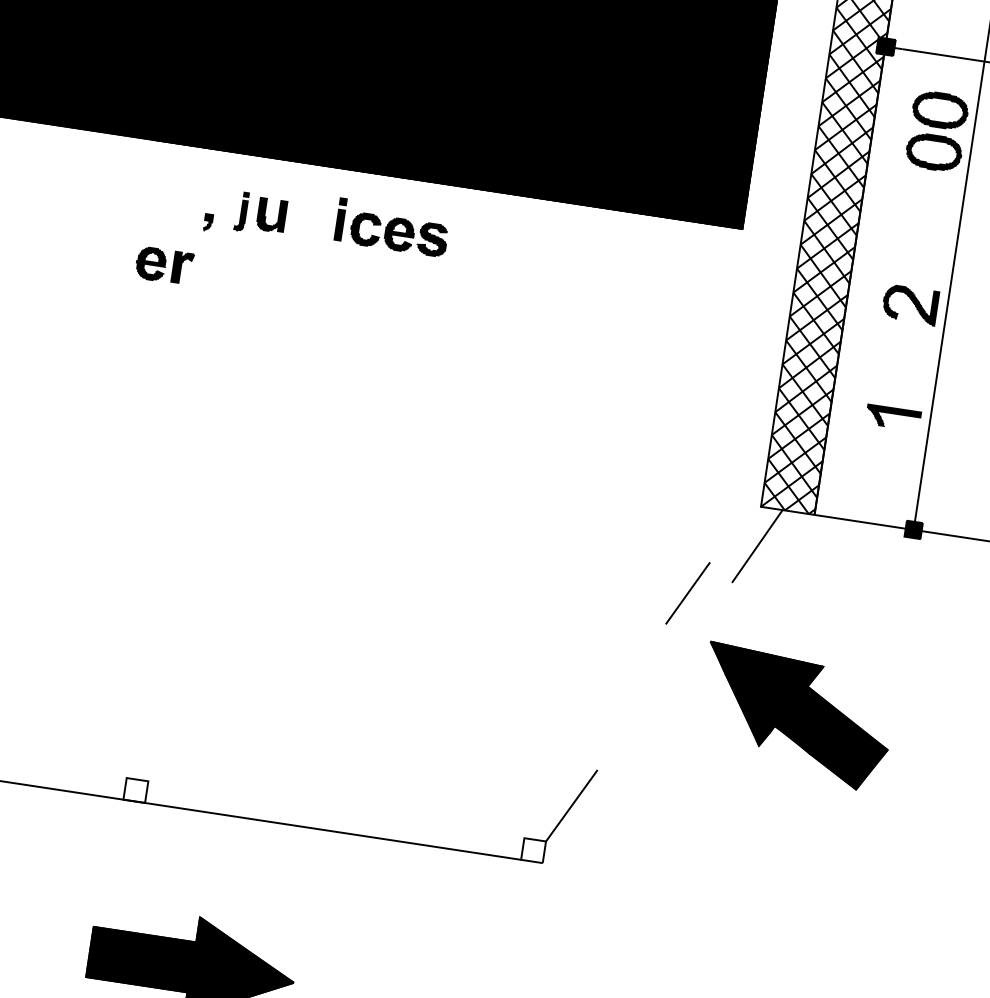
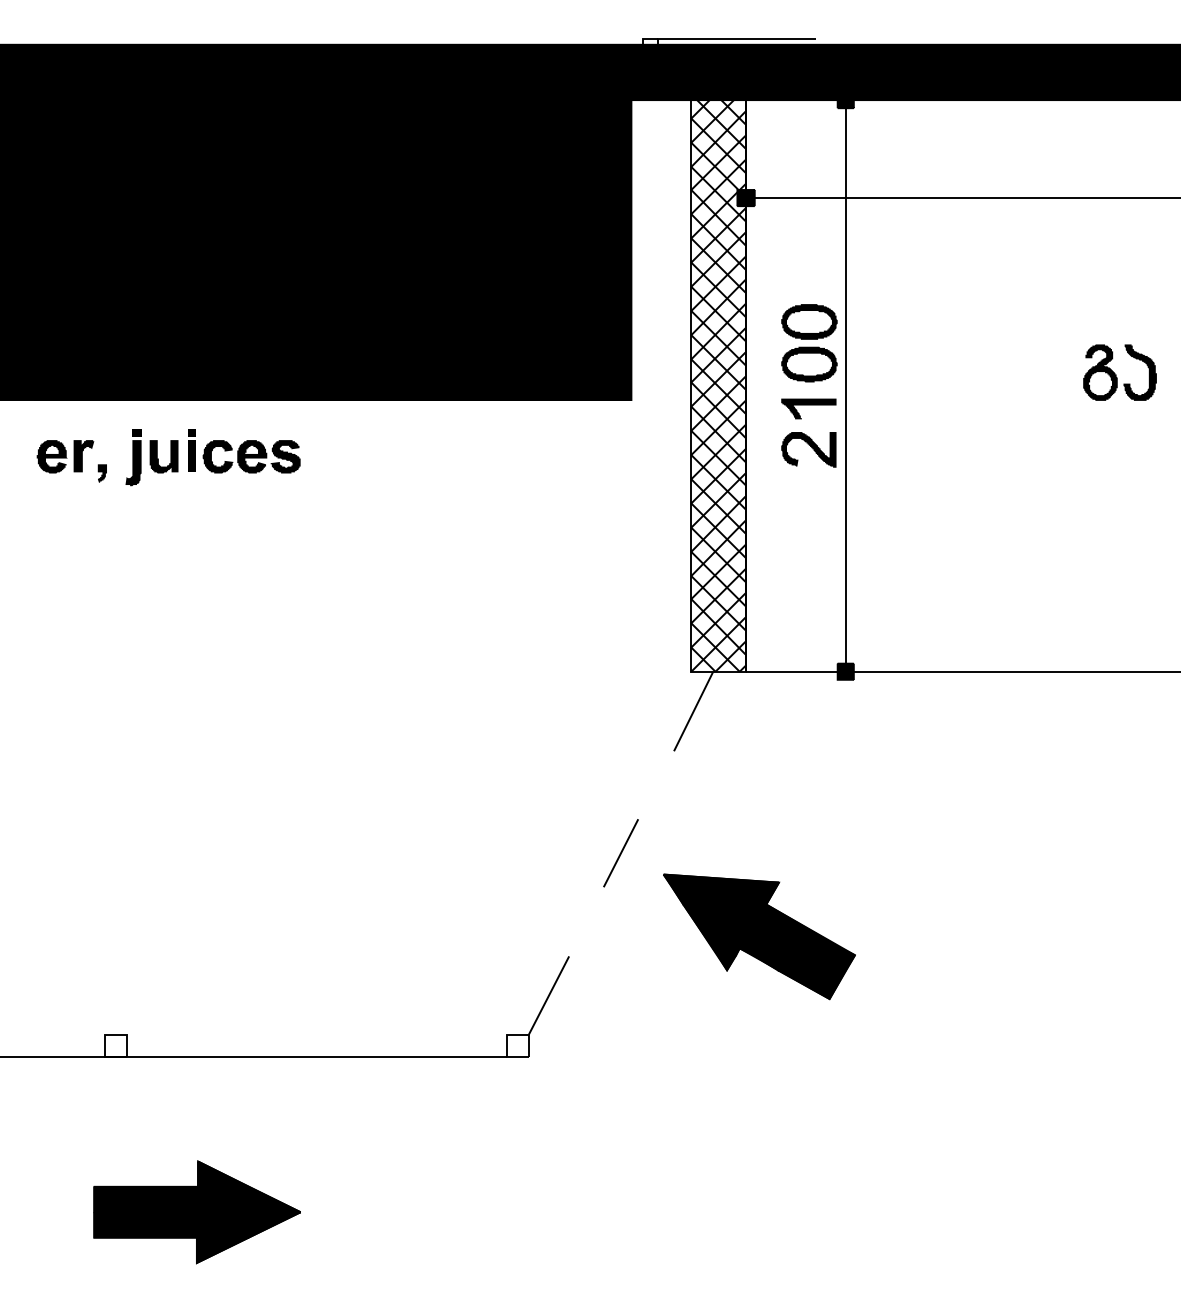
part: (937, 131) -> (809, 343), moved
part: (241, 211) -> (133, 457), size x1.43
part: (392, 228) -> (244, 451), moved
part: (164, 265) -> (65, 456), moved
part: (893, 417) -> (808, 408), moved
line: (687, 593) -> (620, 853), moved
part: (796, 717) -> (759, 936), moved

